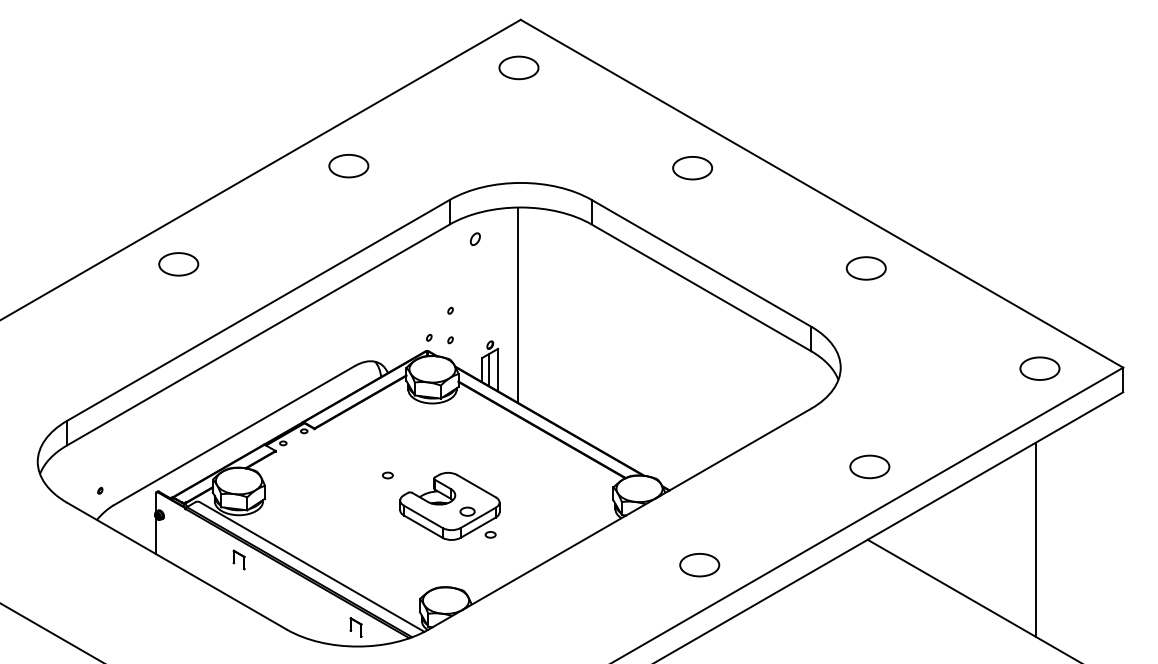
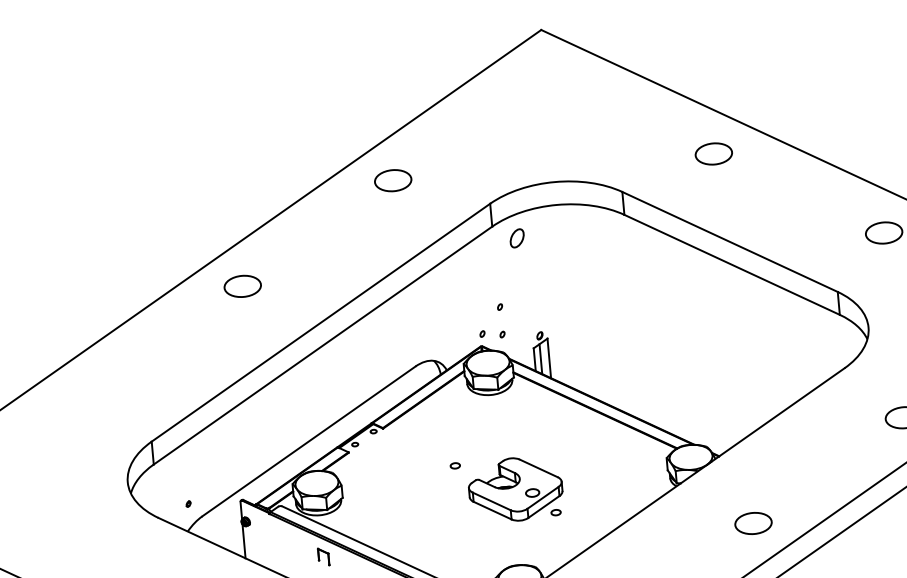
part: (518, 67) -> (543, 74), removed
part: (475, 238) -> (517, 237), size x1.6
line: (517, 304) -> (561, 295), removed

